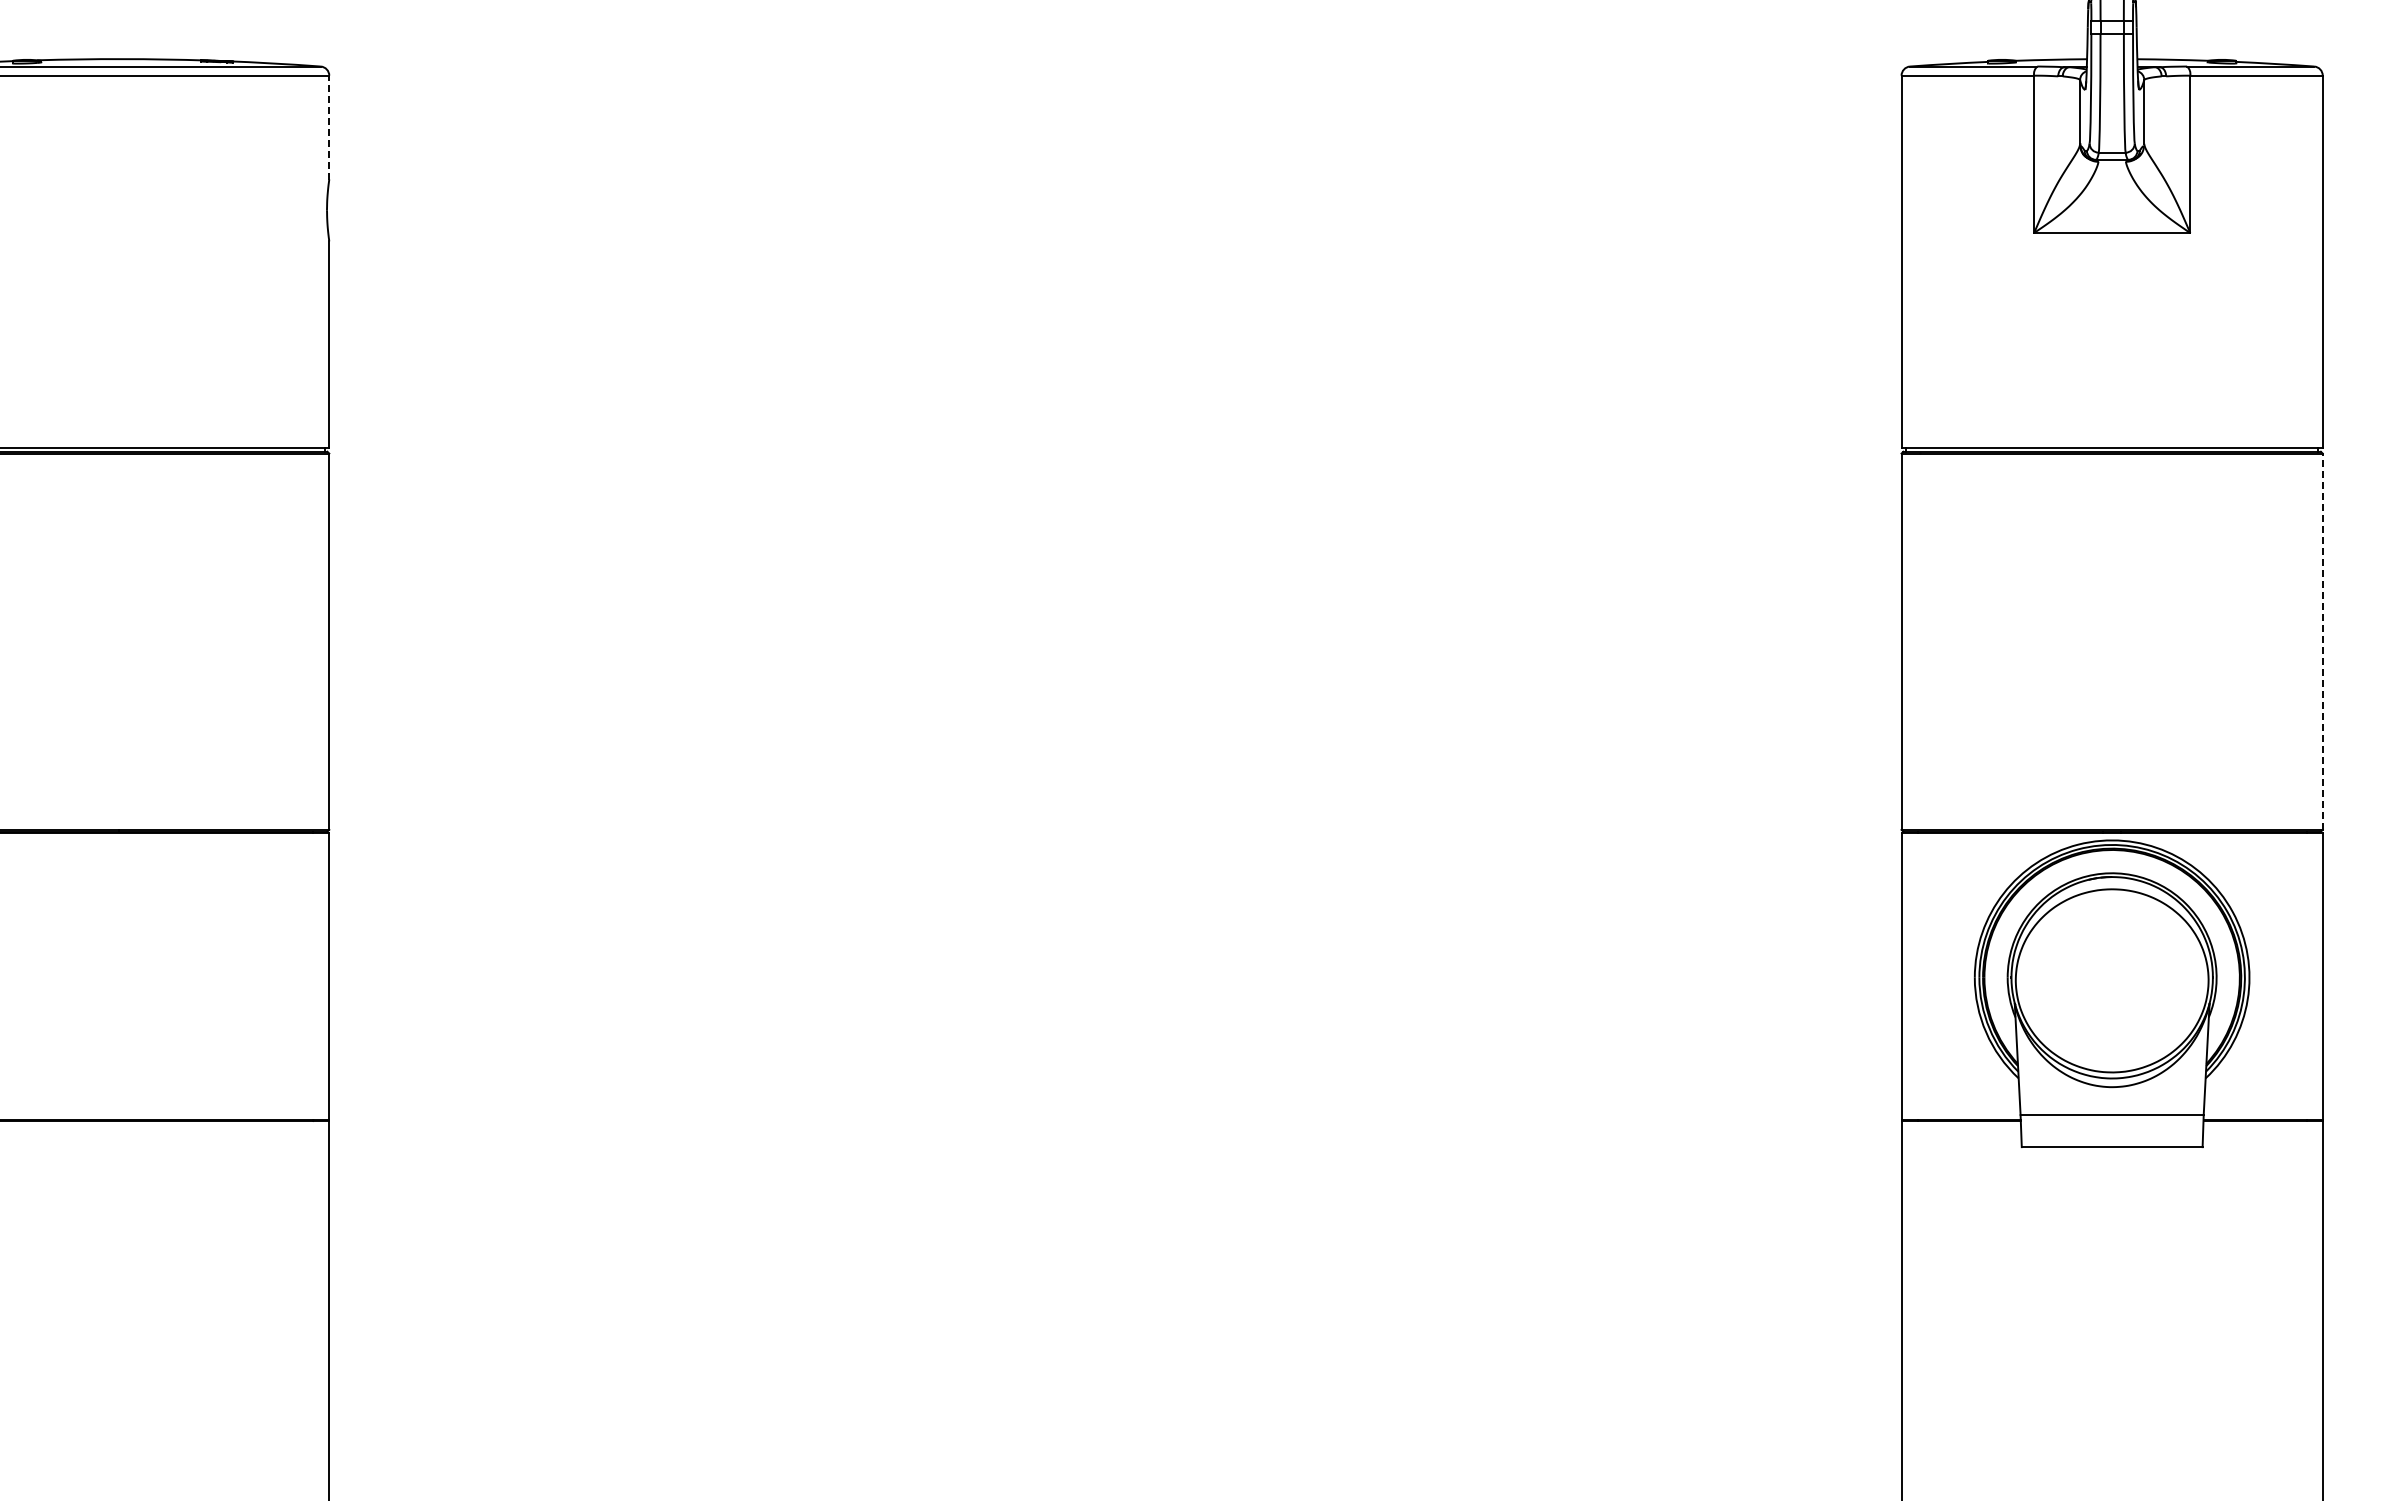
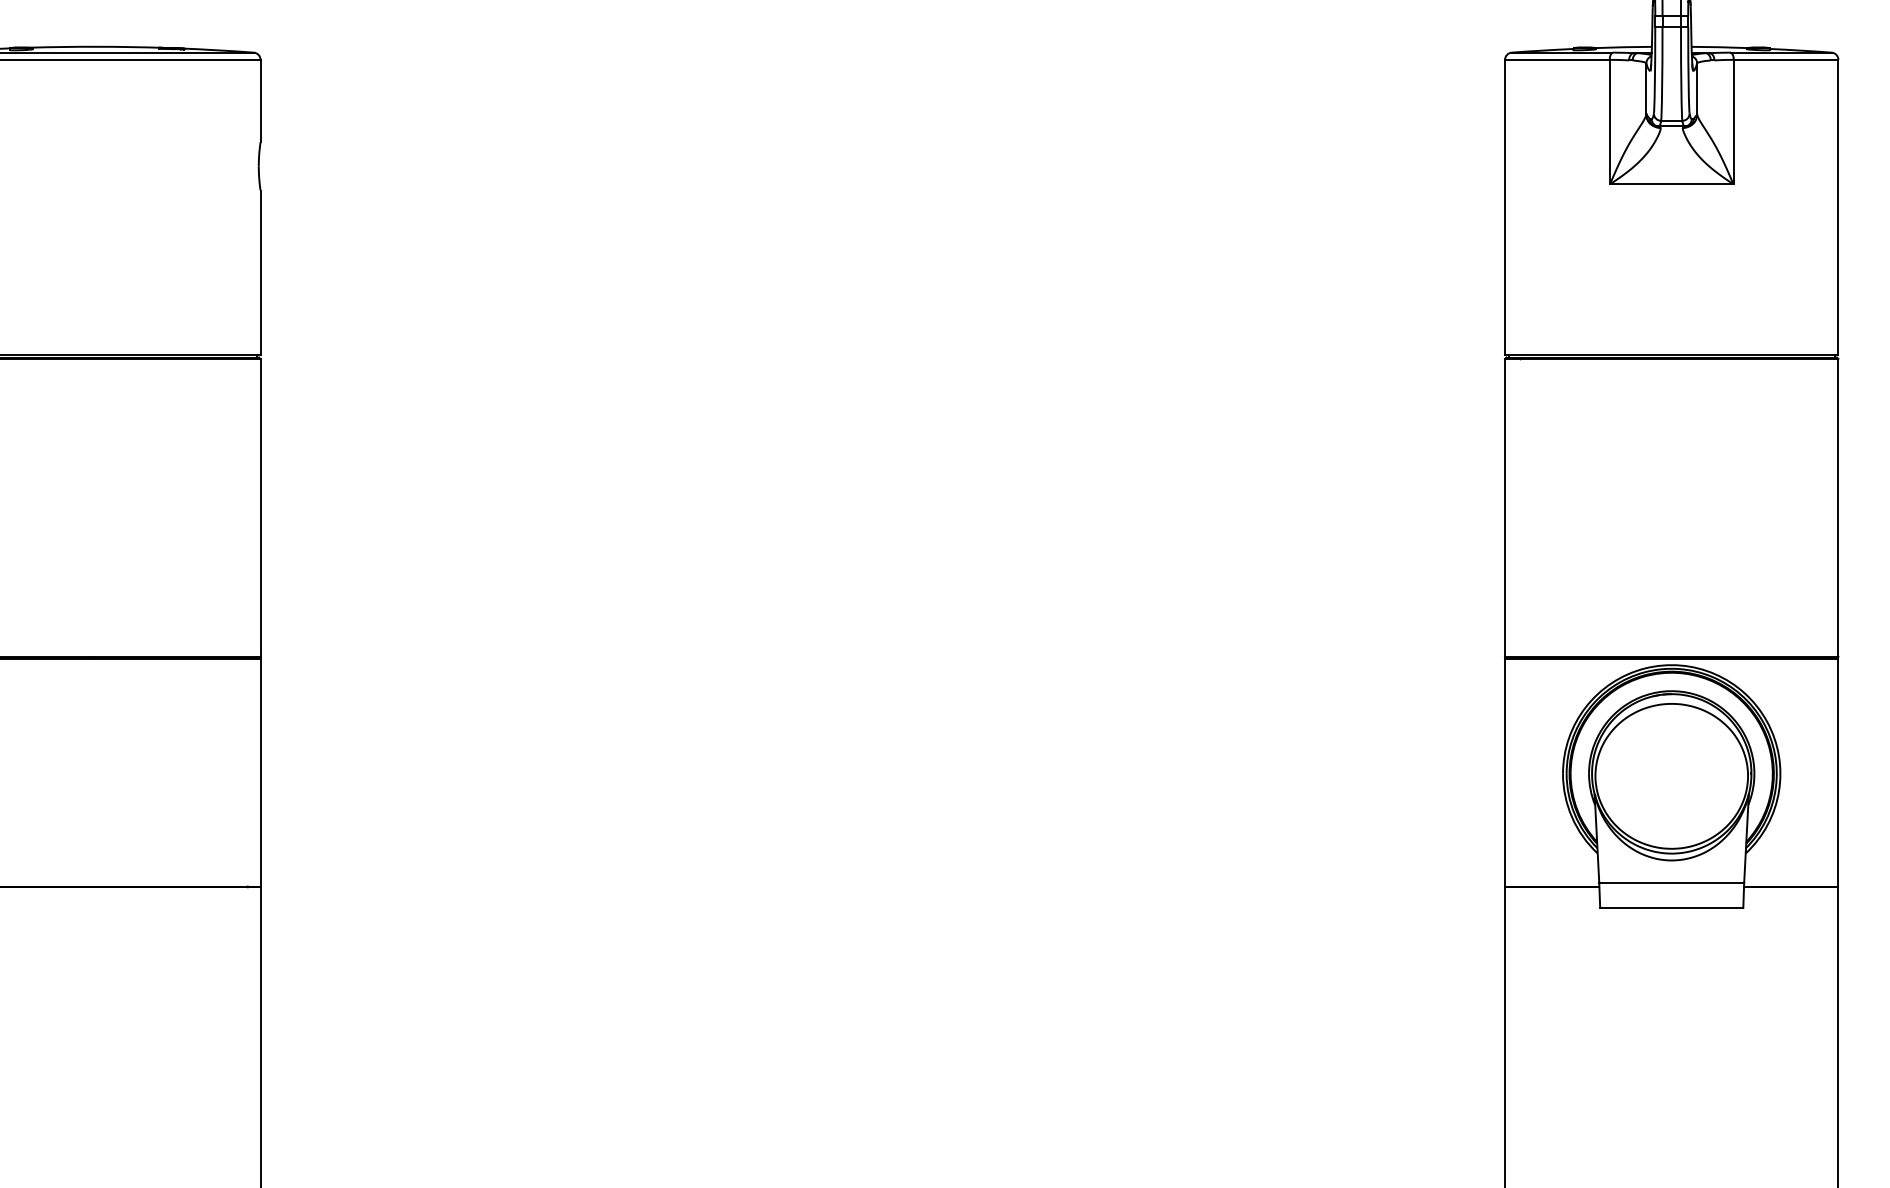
line: (329, 127) -> (260, 100), dashed -> solid
line: (2322, 641) -> (1838, 507), dashed -> solid

